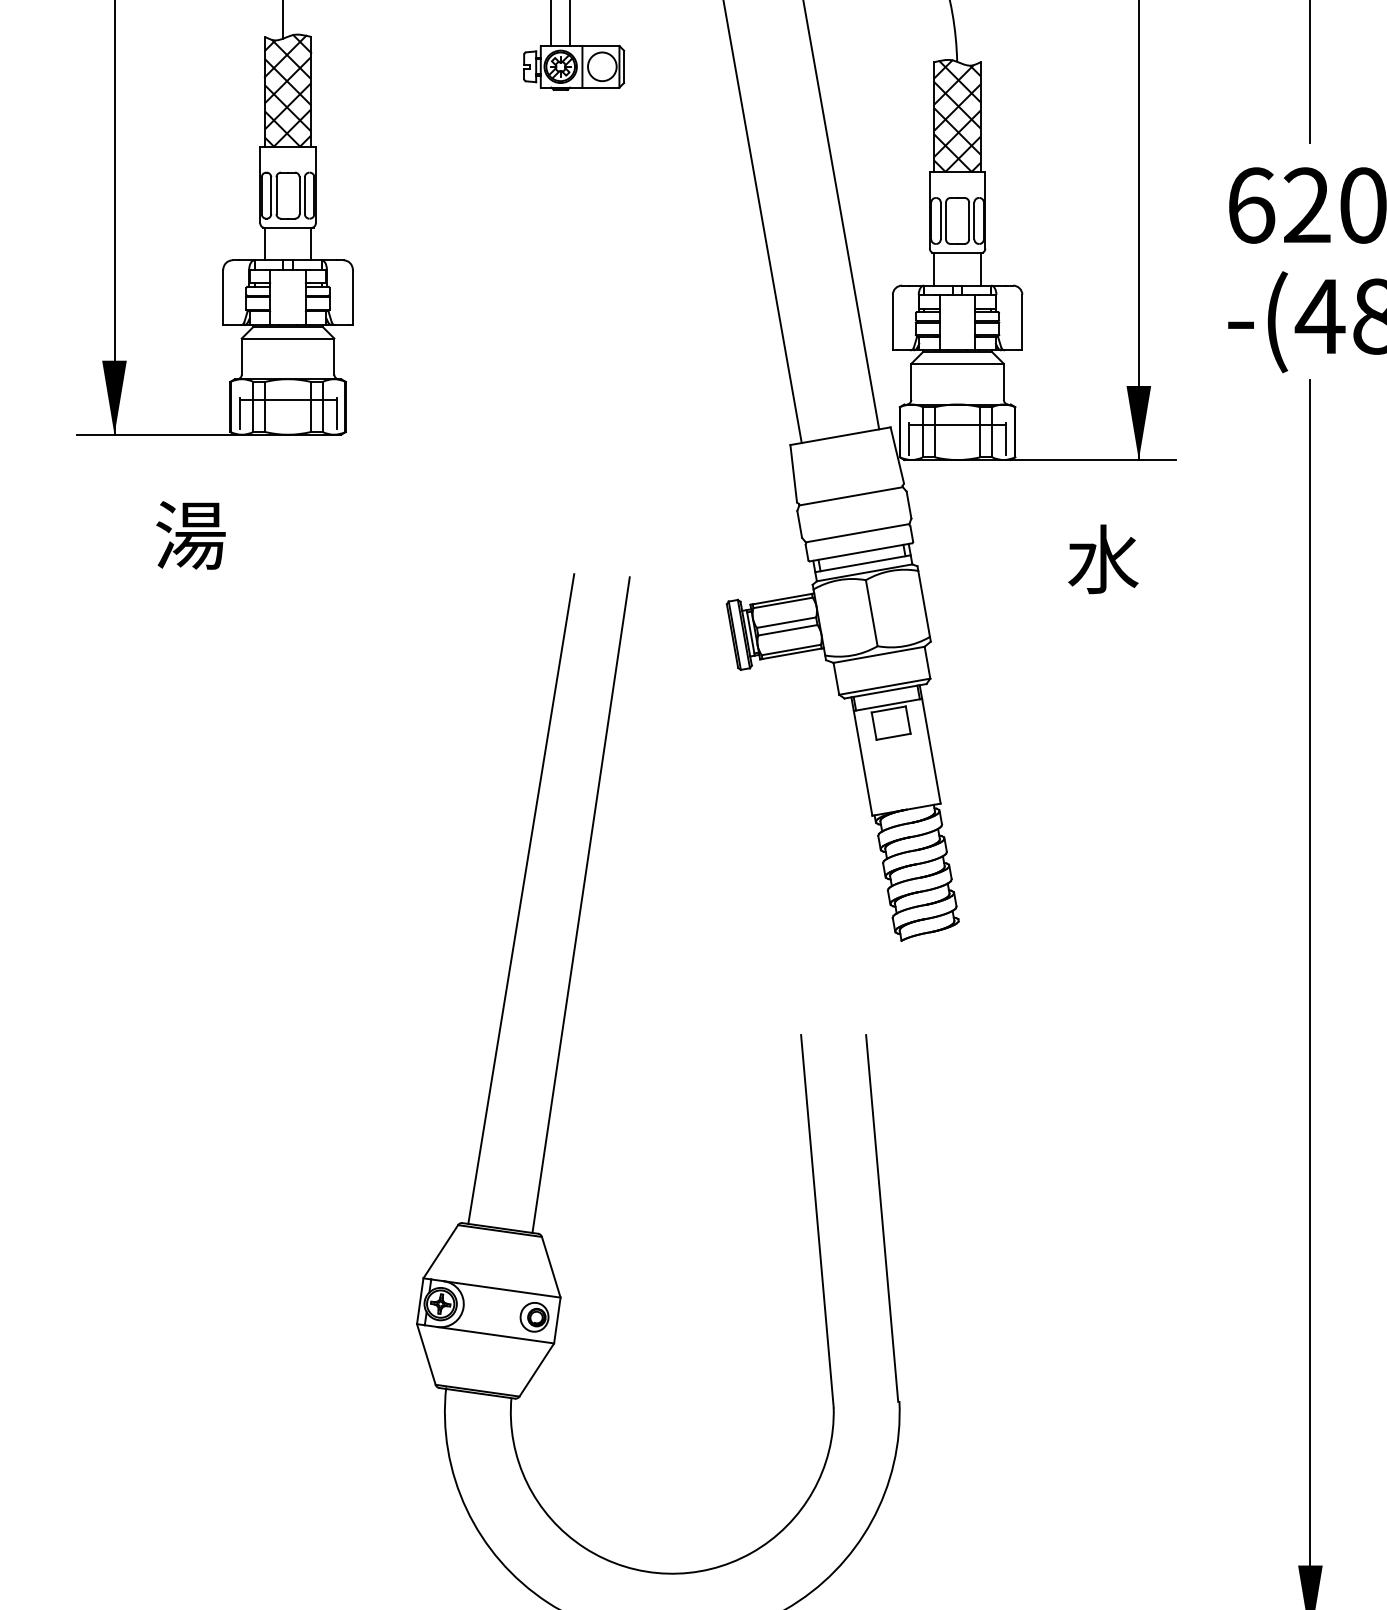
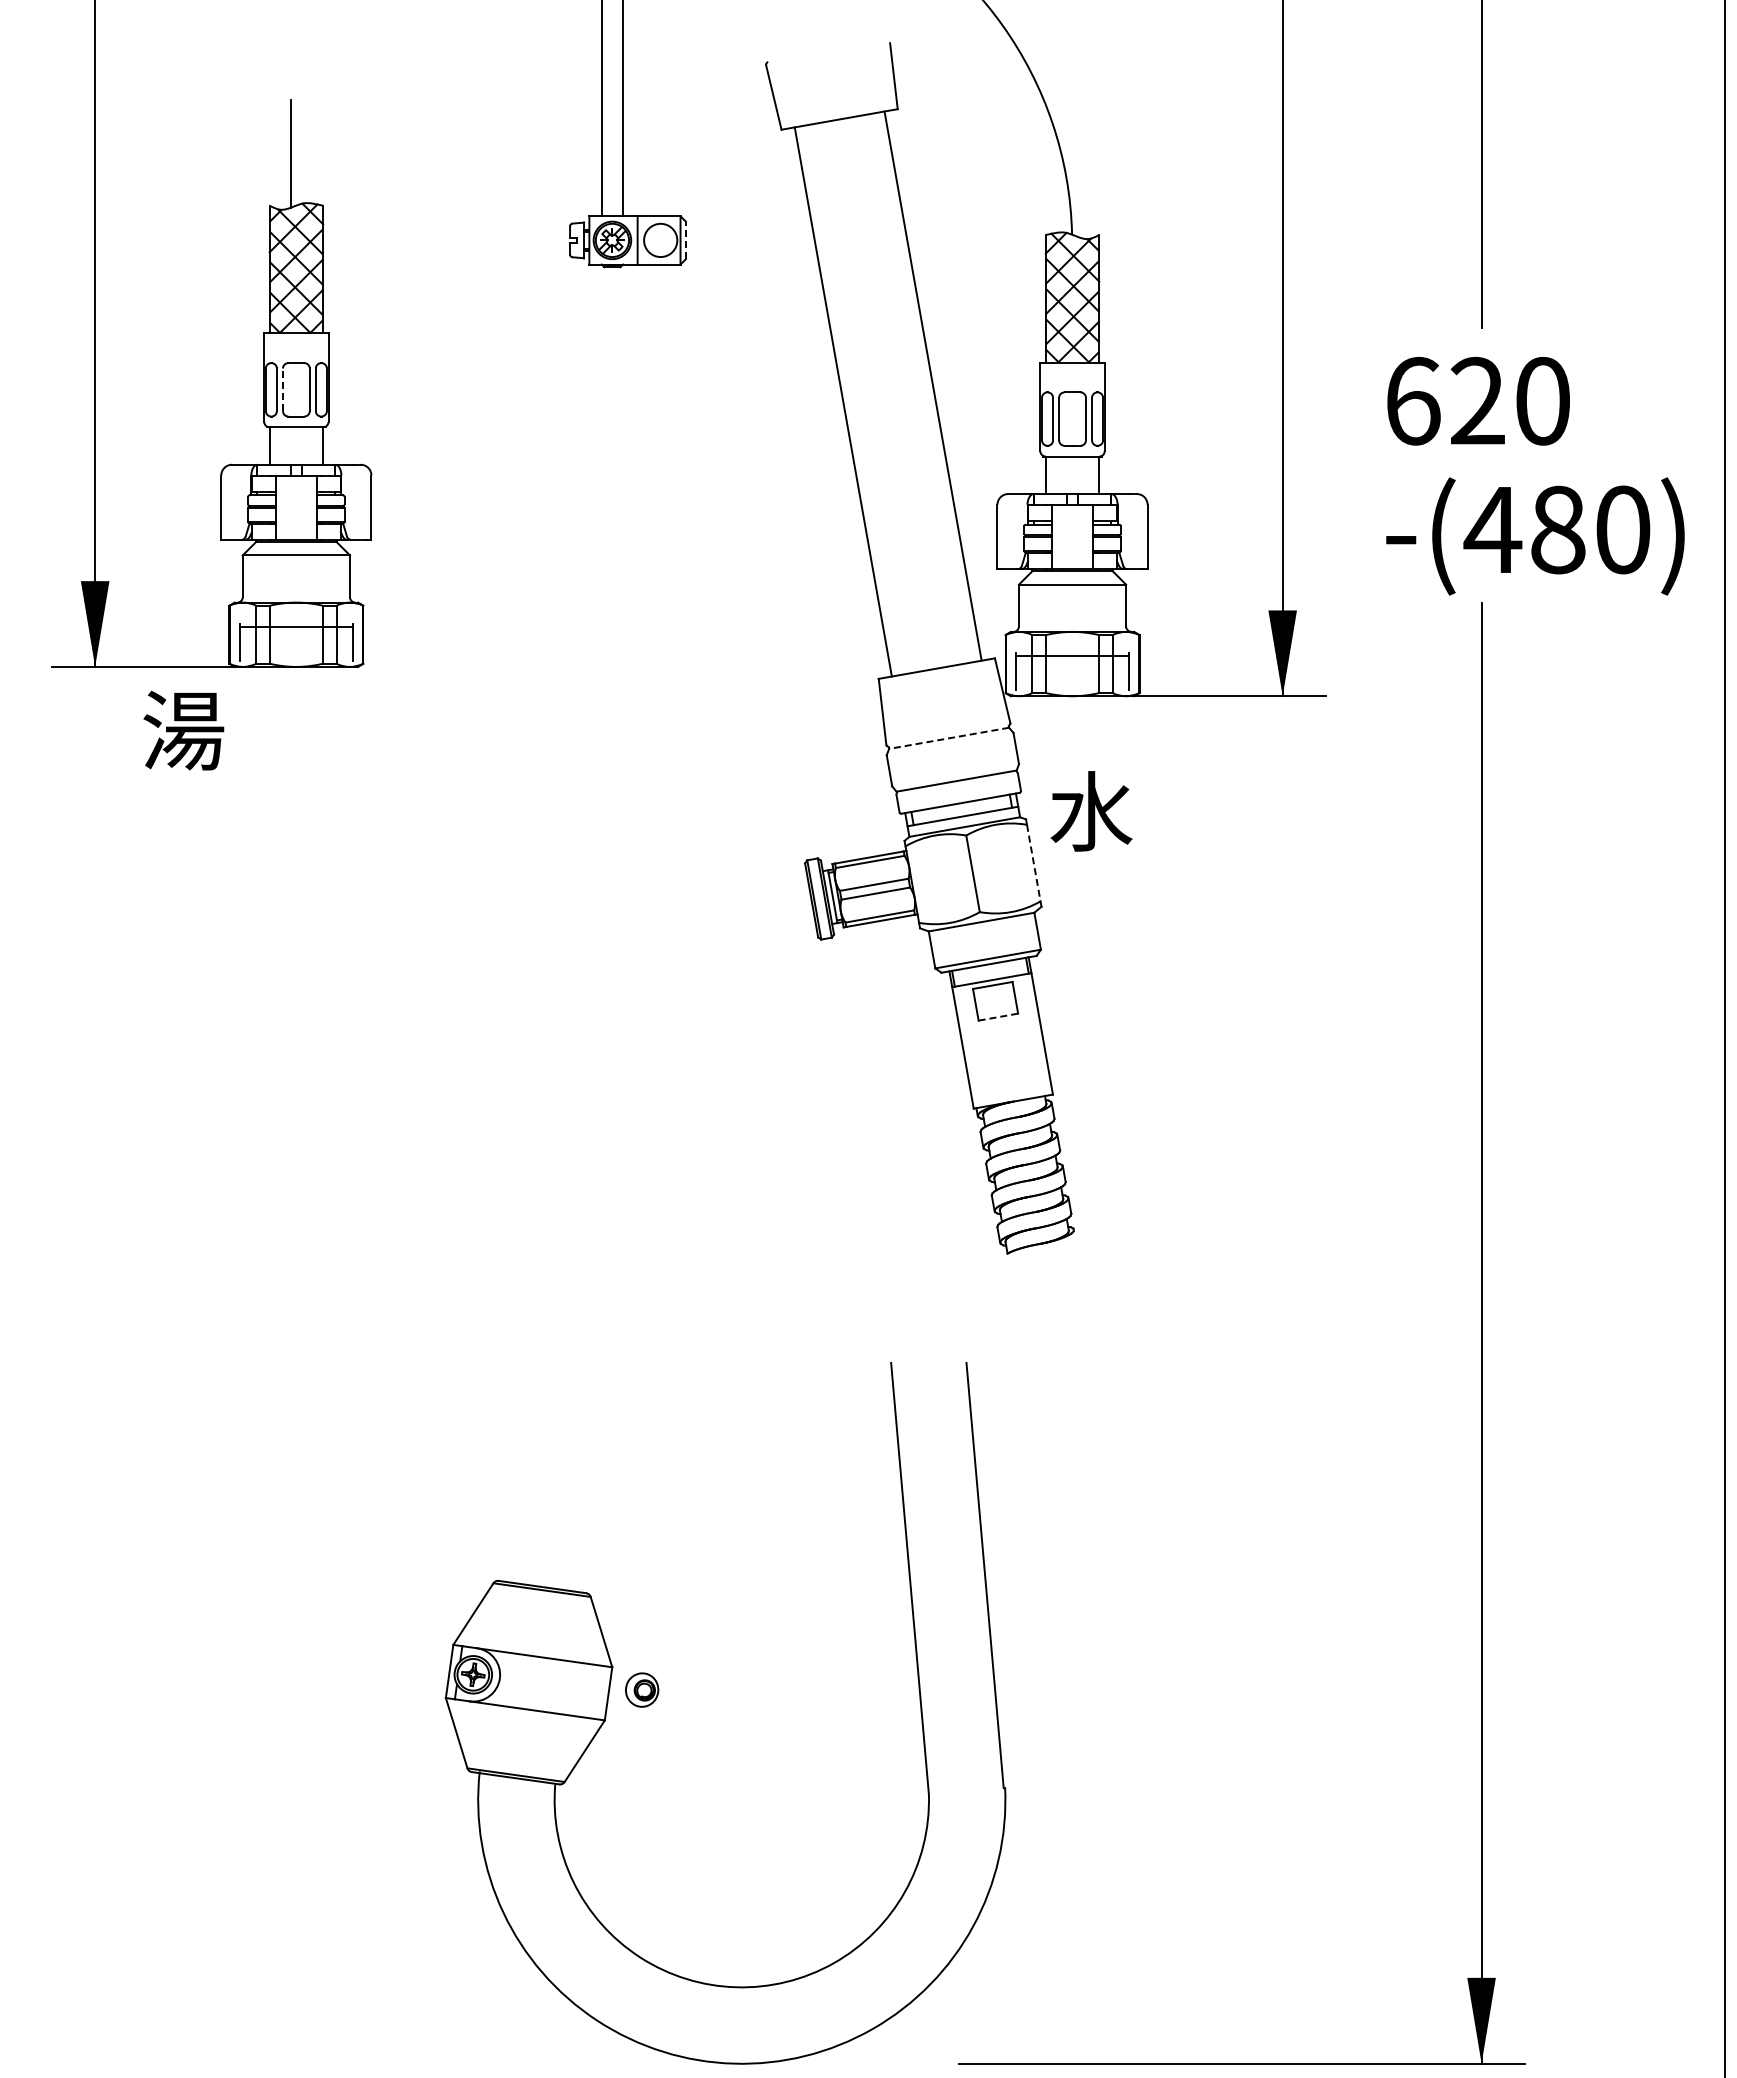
line: (623, 66) -> (685, 240), solid -> dashed
line: (276, 195) -> (282, 389), solid -> dashed
line: (851, 496) -> (949, 738), solid -> dashed
text: (190, 535) -> (183, 730), moved
text: (1103, 559) -> (1091, 811), moved
line: (923, 604) -> (1033, 863), solid -> dashed
line: (893, 737) -> (998, 1017), solid -> dashed
line: (521, 898) -> (566, 1204), removed
line: (580, 905) -> (635, 1212), removed
part: (534, 1316) -> (642, 1689), moved

